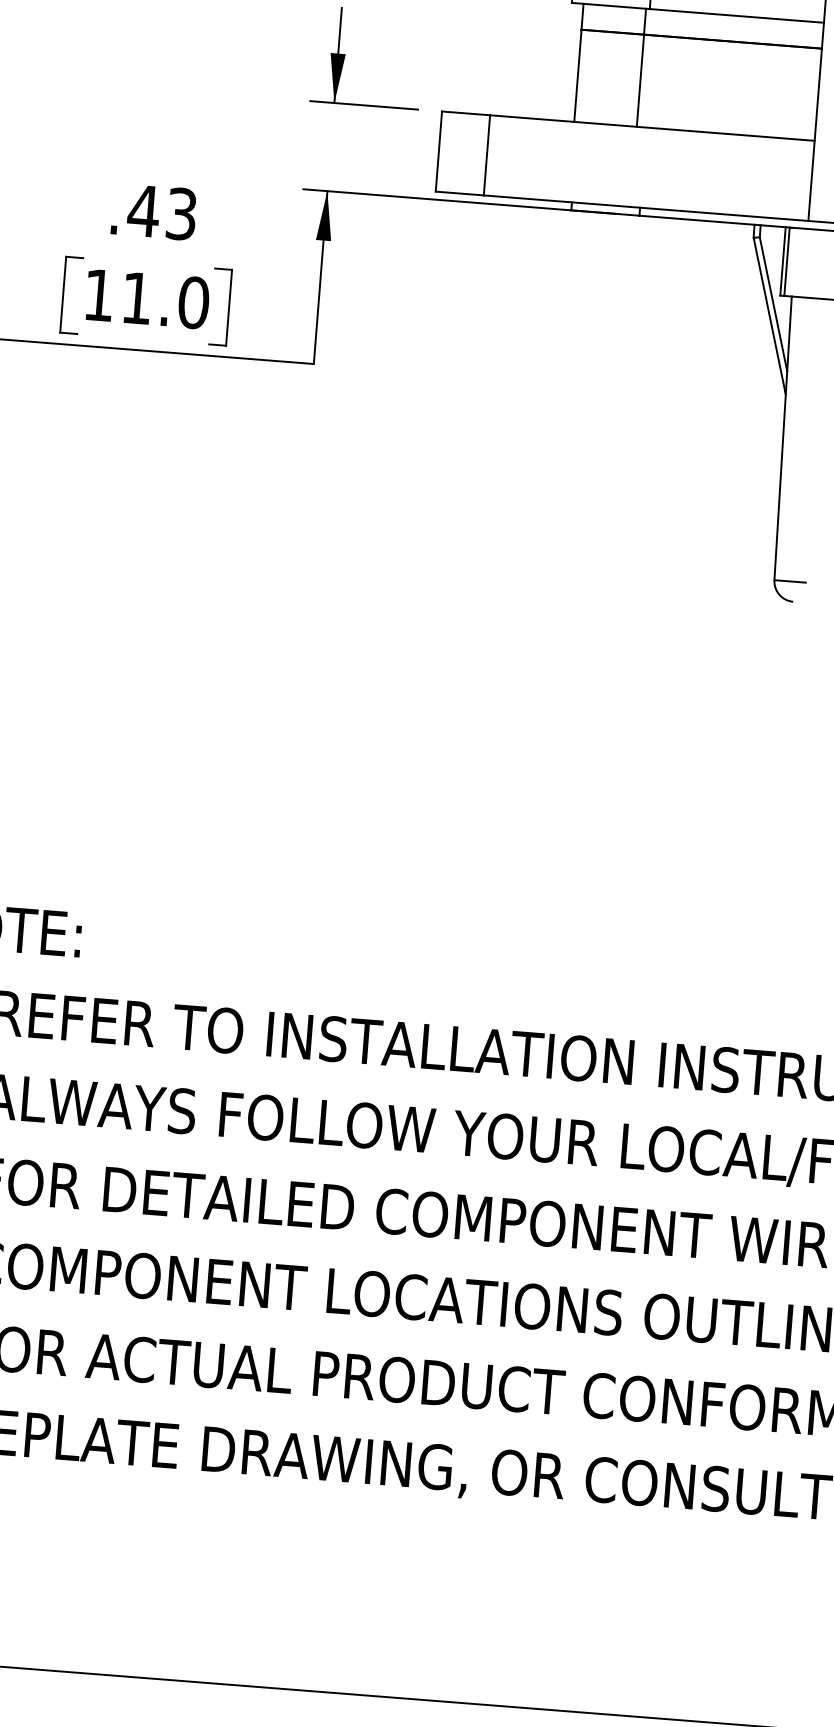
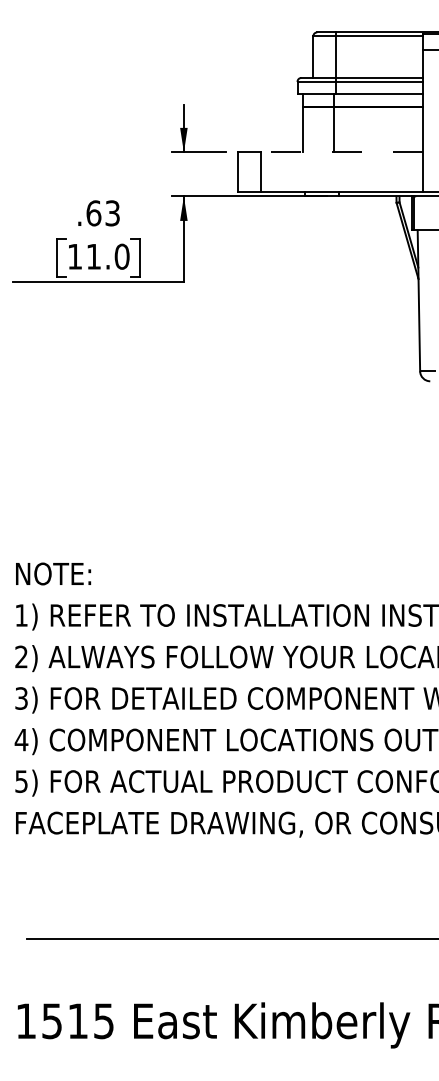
line: (653, 128) -> (342, 152), solid -> dashed
text: (143, 211) -> (93, 213), .43 -> .63

